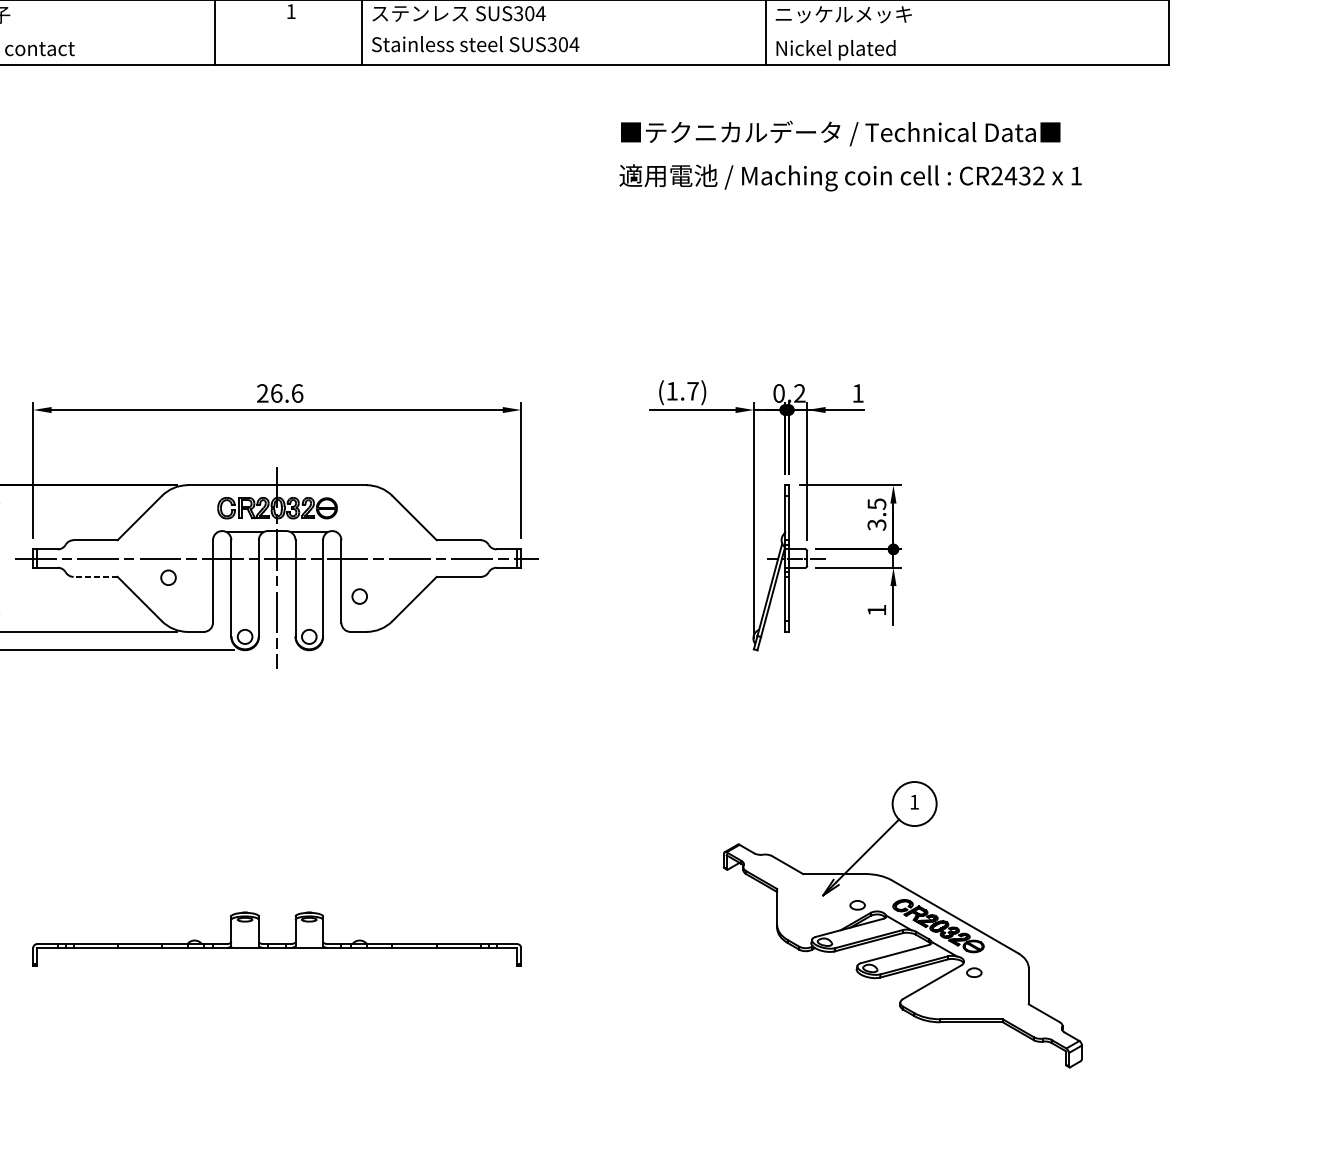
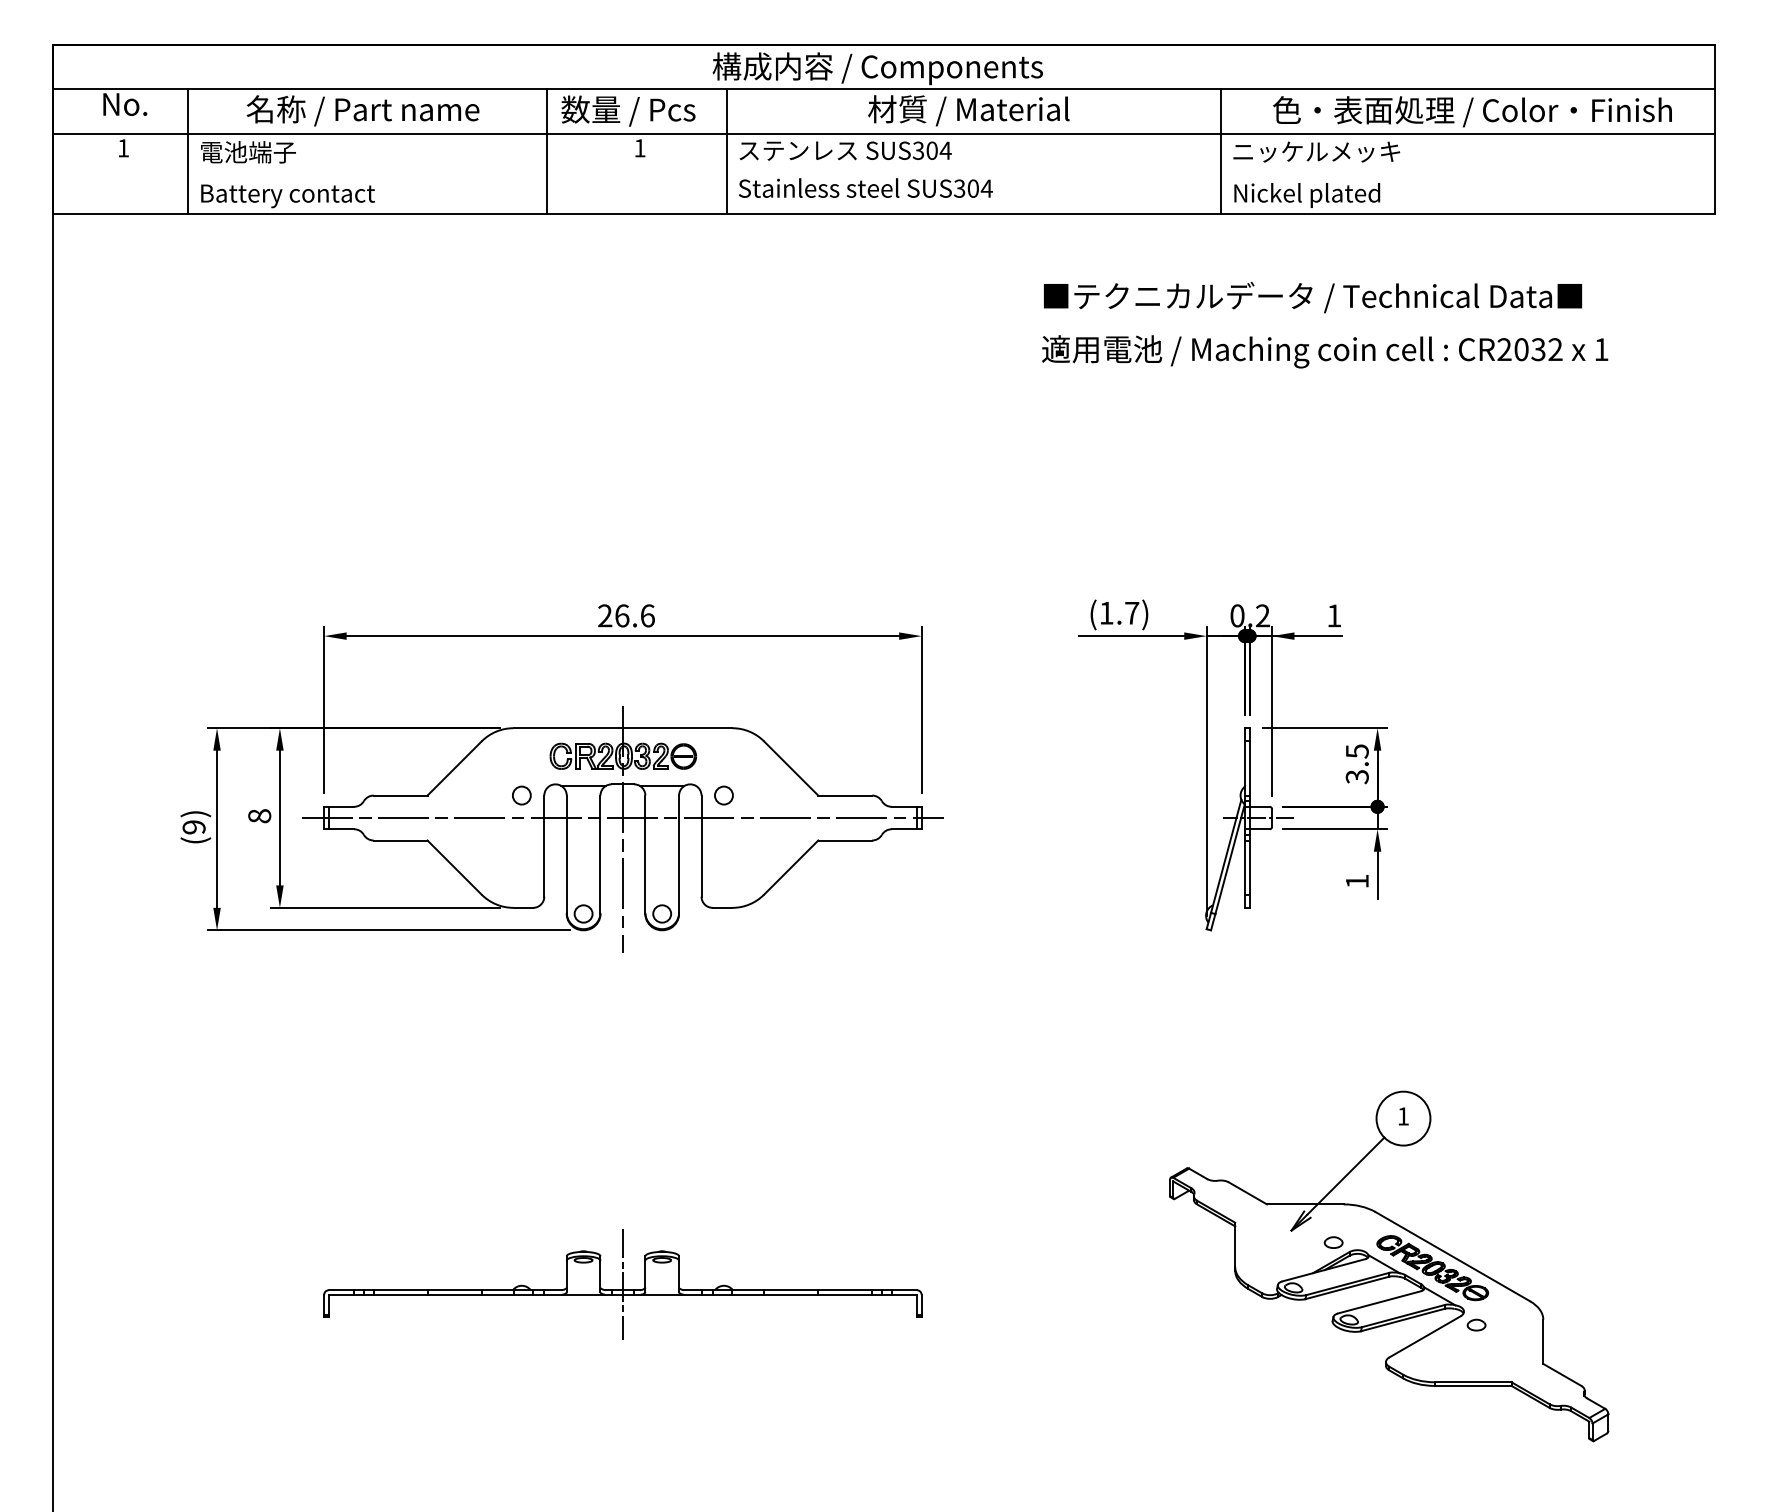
text: (1010, 175) -> (1521, 349), CR2432 -> CR2032
line: (95, 576) -> (400, 840), dashed -> solid
circle: (168, 577) -> (521, 795), moved
circle: (359, 596) -> (723, 795), moved
line: (276, 938) -> (622, 1283), added

